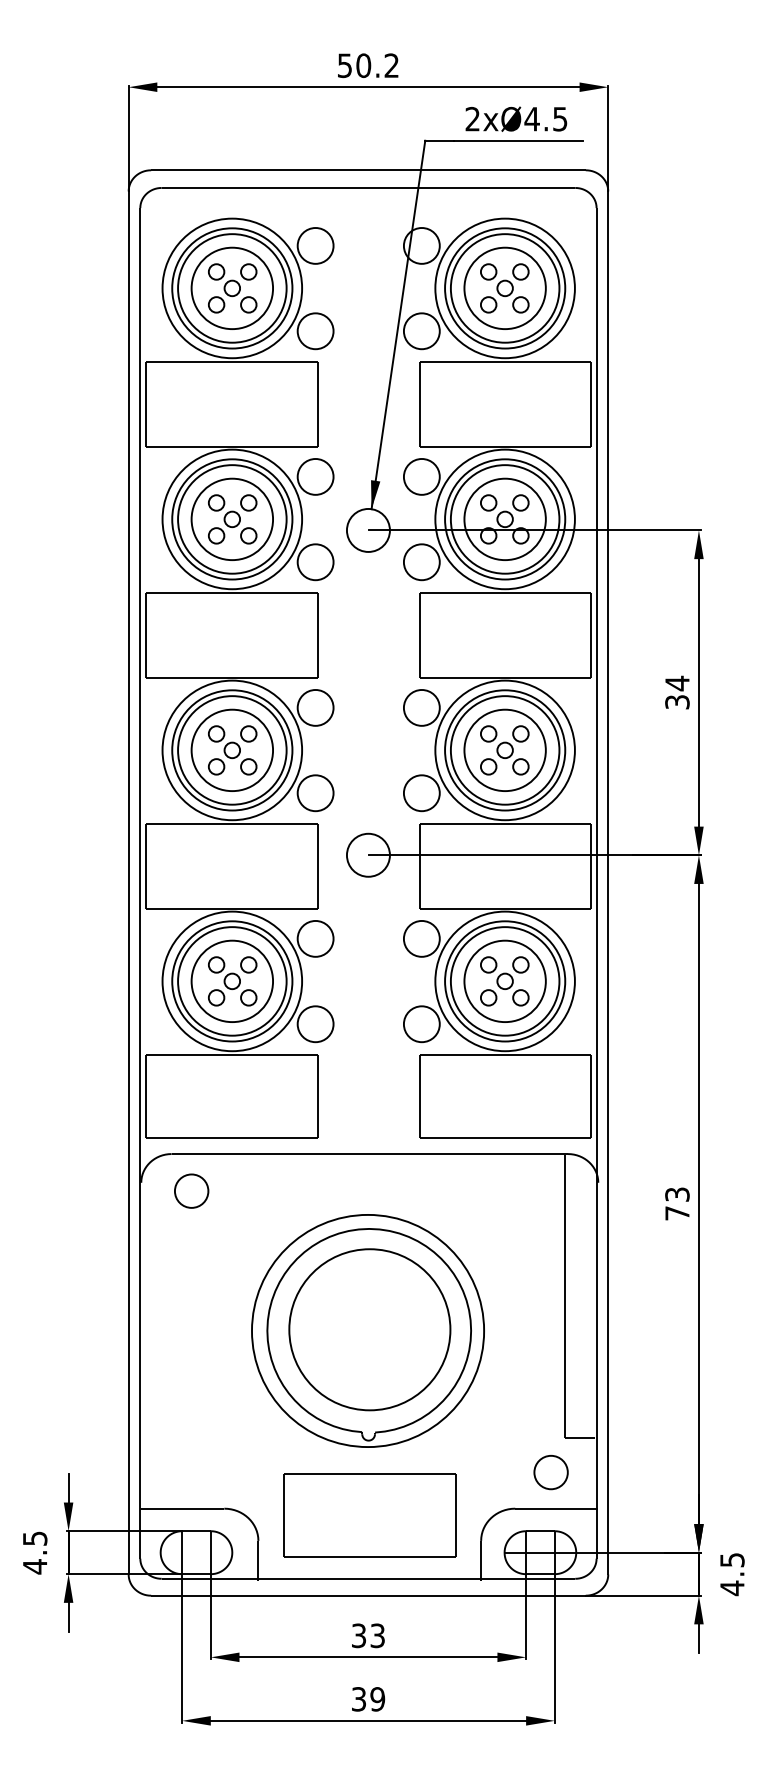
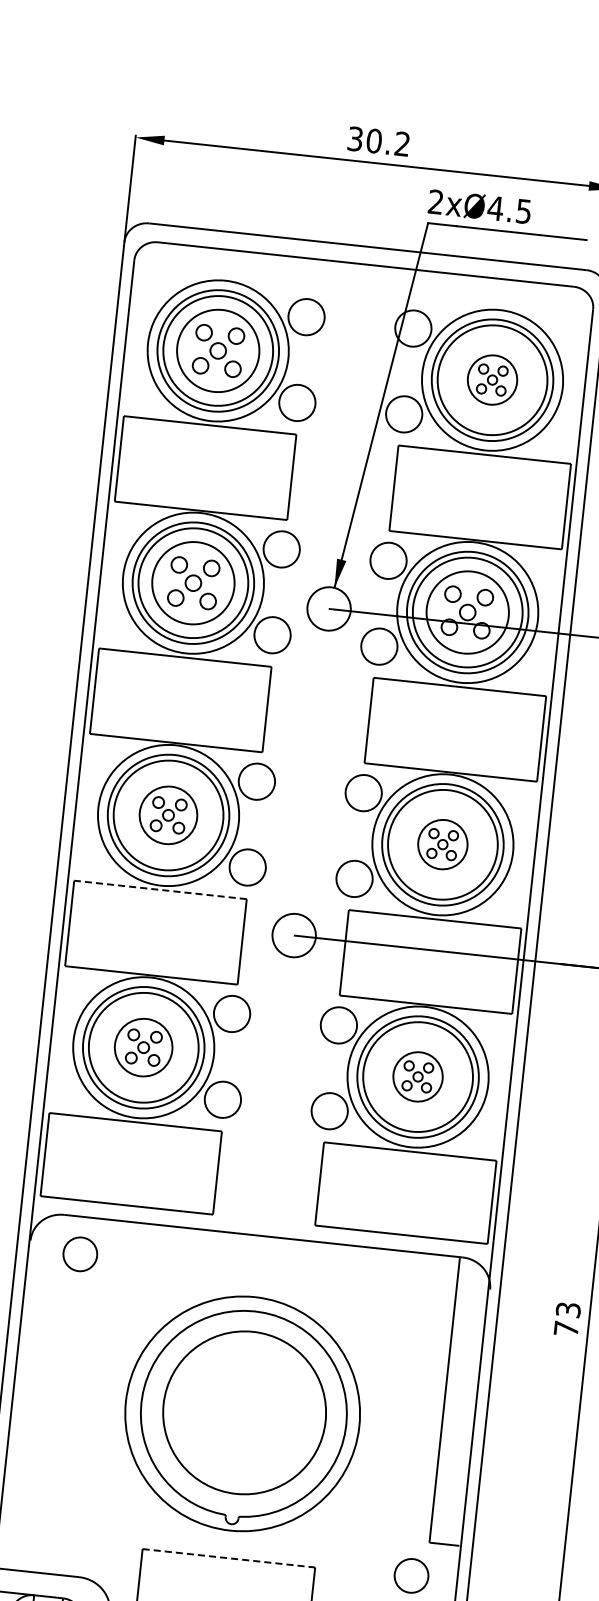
text: (344, 65) -> (354, 138), 50.2 -> 30.2
text: (516, 118) -> (480, 206), moved
part: (504, 287) -> (492, 379), size x0.6
part: (231, 749) -> (167, 814), size x0.7
part: (504, 749) -> (442, 843), size x0.6
line: (232, 824) -> (160, 890), solid -> dashed
part: (231, 980) -> (143, 1046), size x0.7
part: (504, 980) -> (417, 1076), size x0.6
line: (369, 1474) -> (228, 1558), solid -> dashed

